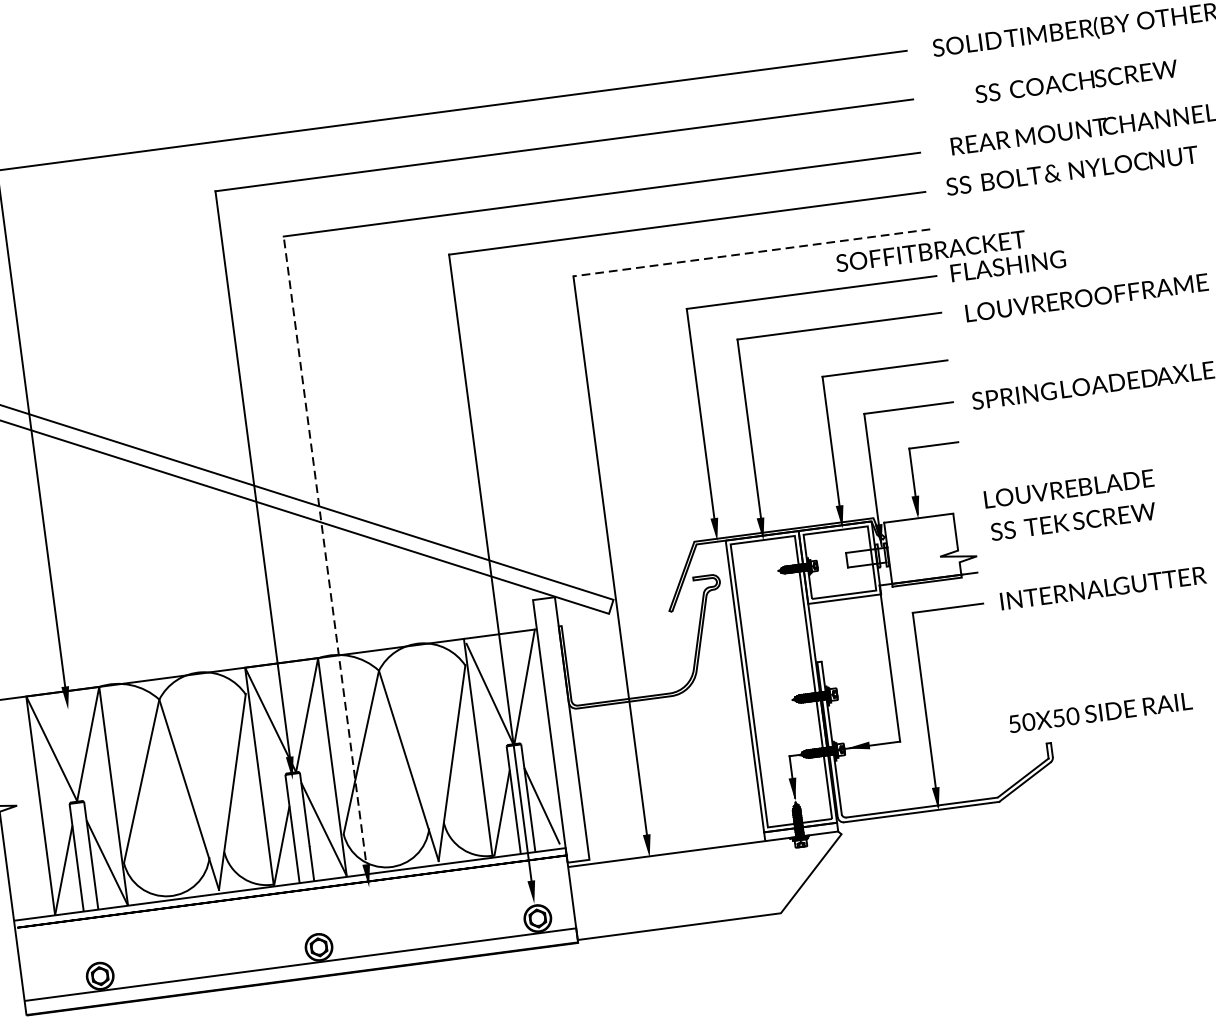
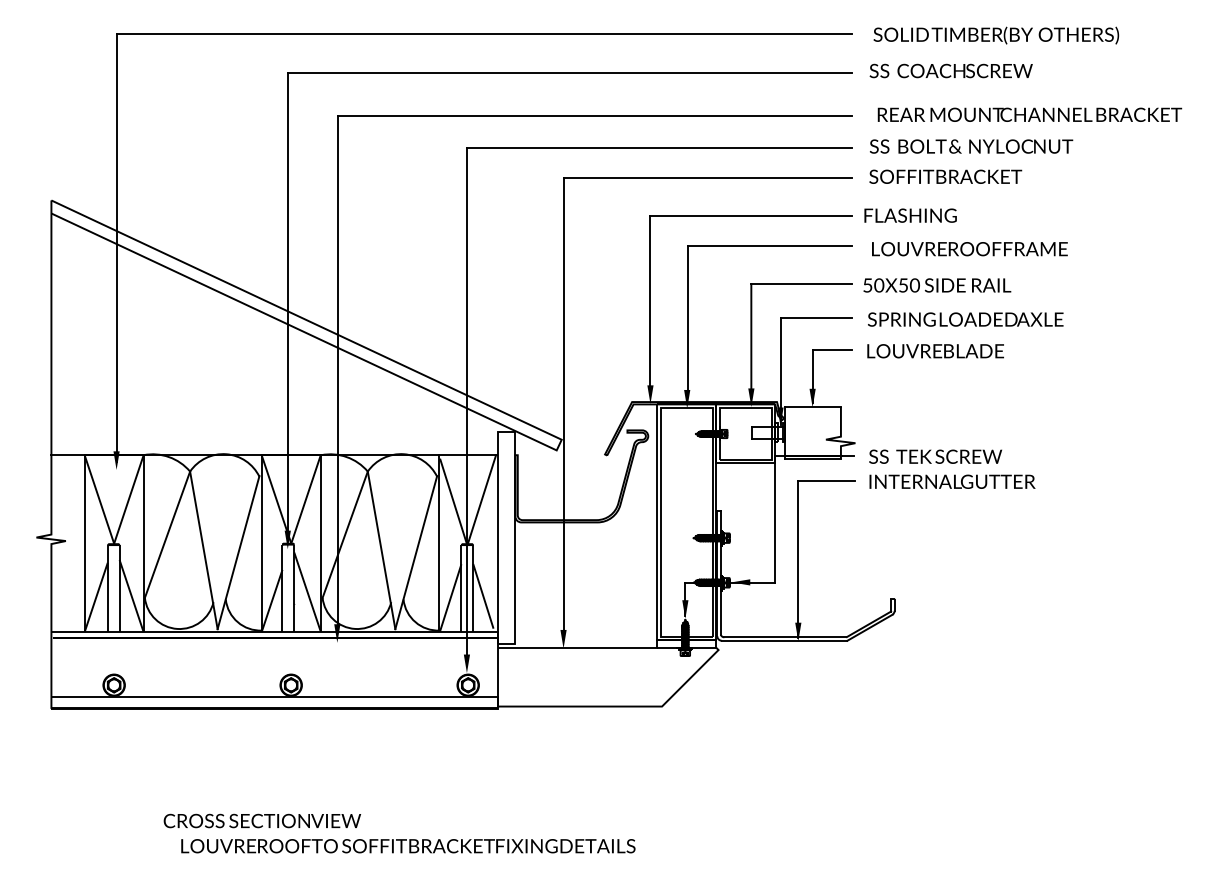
text: (1075, 80) -> (950, 70), moved
text: (930, 250) -> (945, 176), moved
line: (751, 253) -> (707, 178), dashed -> solid
text: (1068, 489) -> (935, 351), moved
text: (1073, 521) -> (935, 456), moved
line: (325, 555) -> (337, 374), dashed -> solid
text: (1100, 712) -> (937, 285), moved

